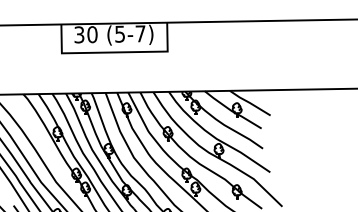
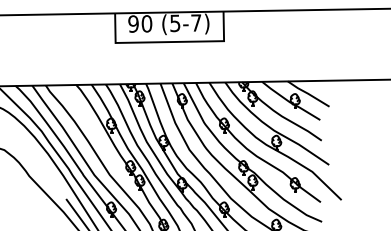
text: (79, 34) -> (133, 23), 30 -> 90

